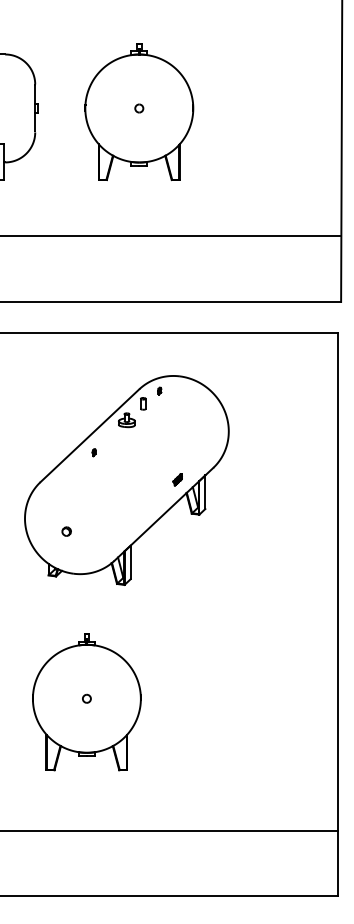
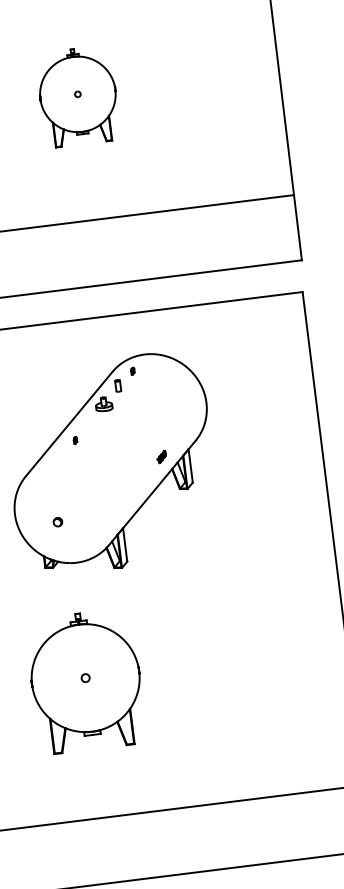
part: (139, 111) -> (78, 96), size x0.7
part: (86, 702) -> (85, 681), moved

